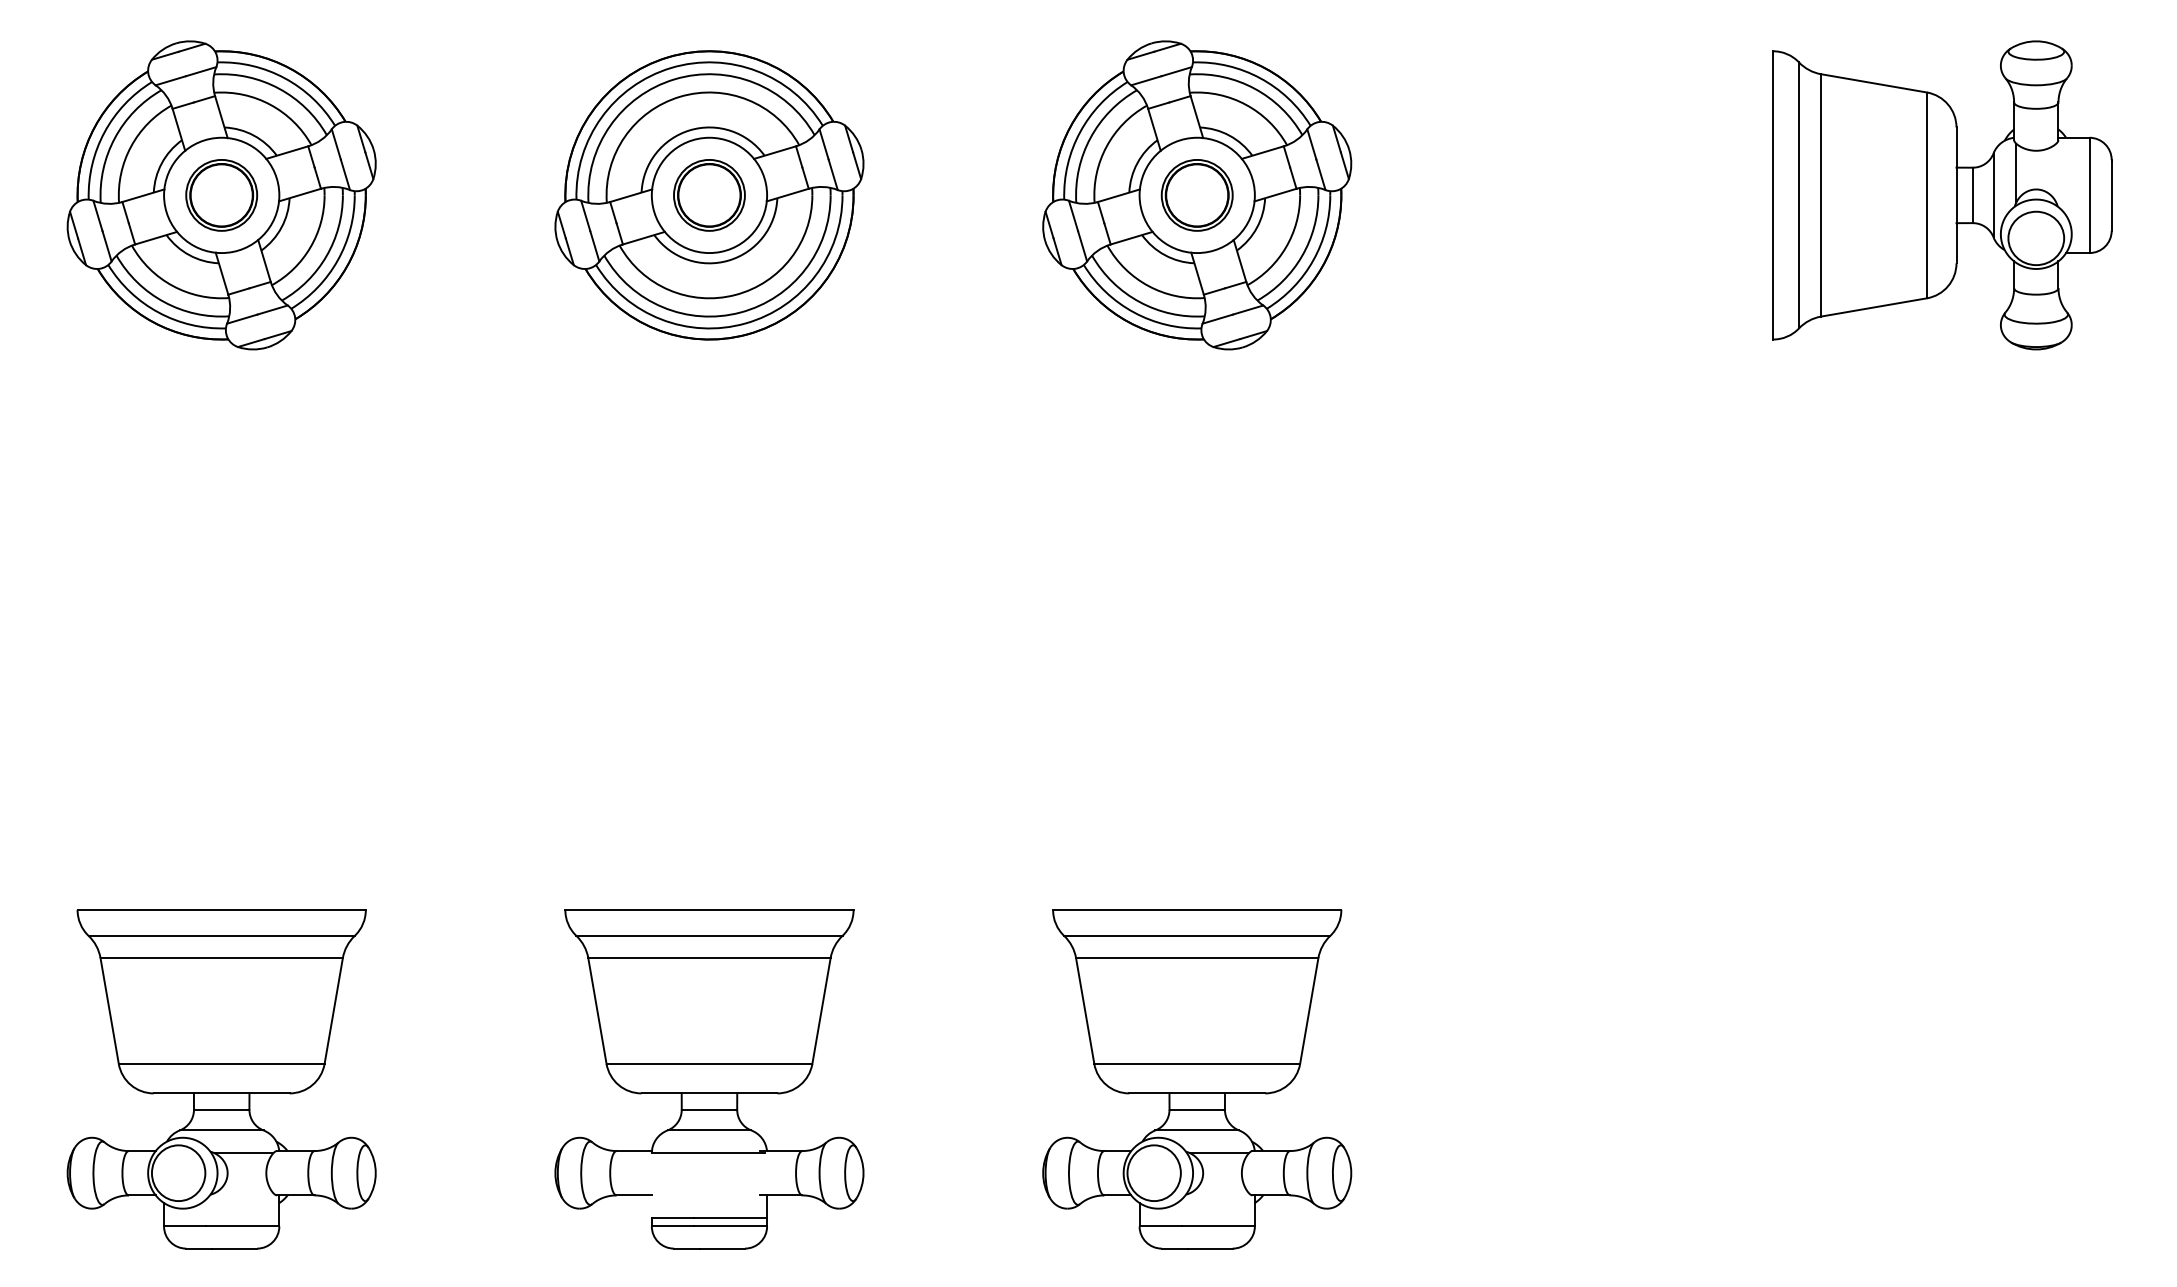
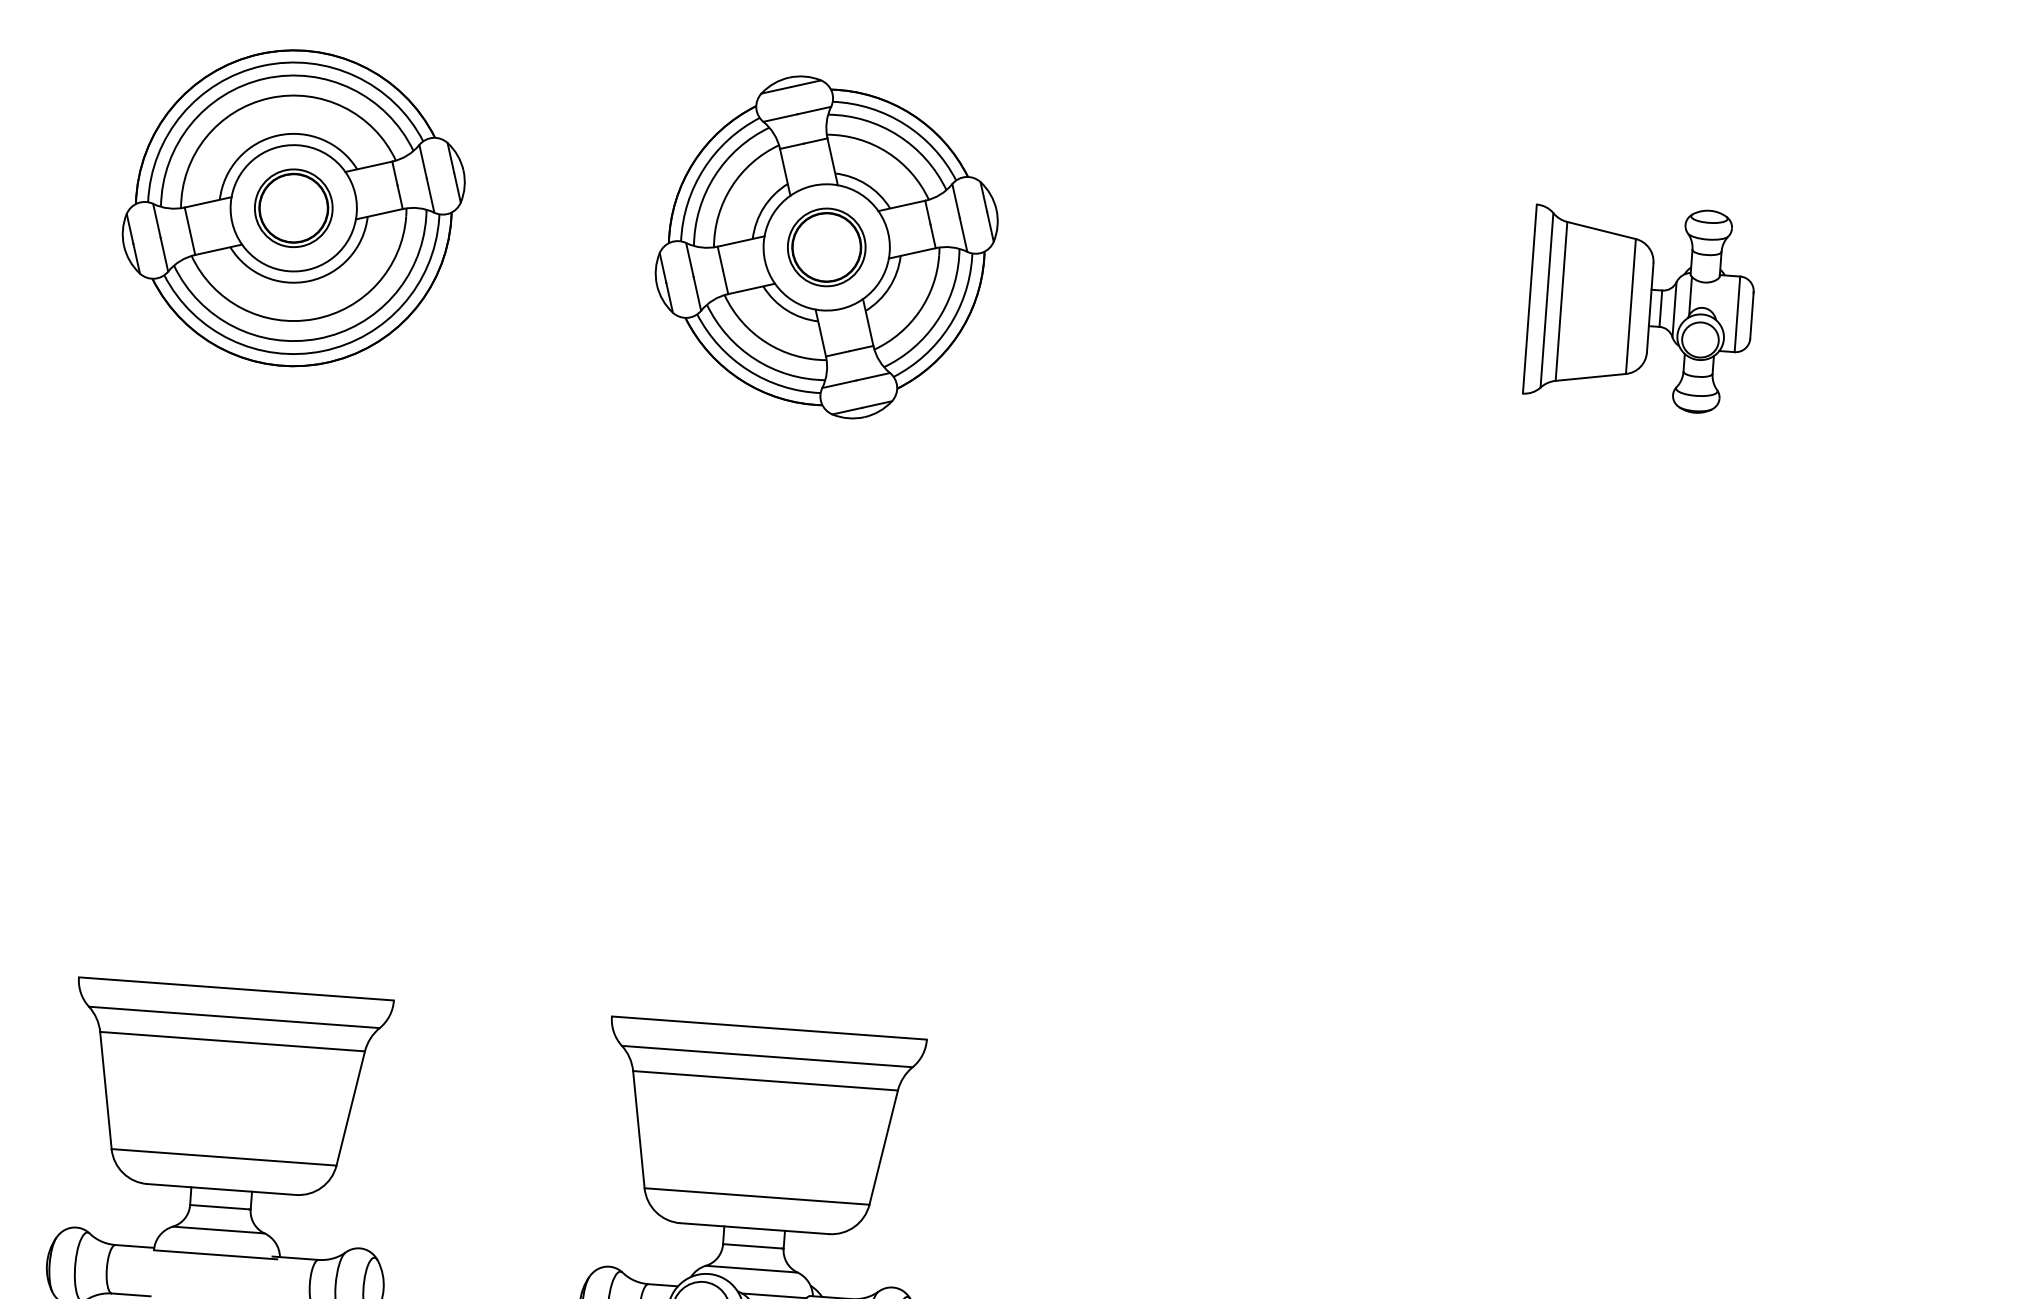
part: (1942, 195) -> (1641, 307), size x0.6

